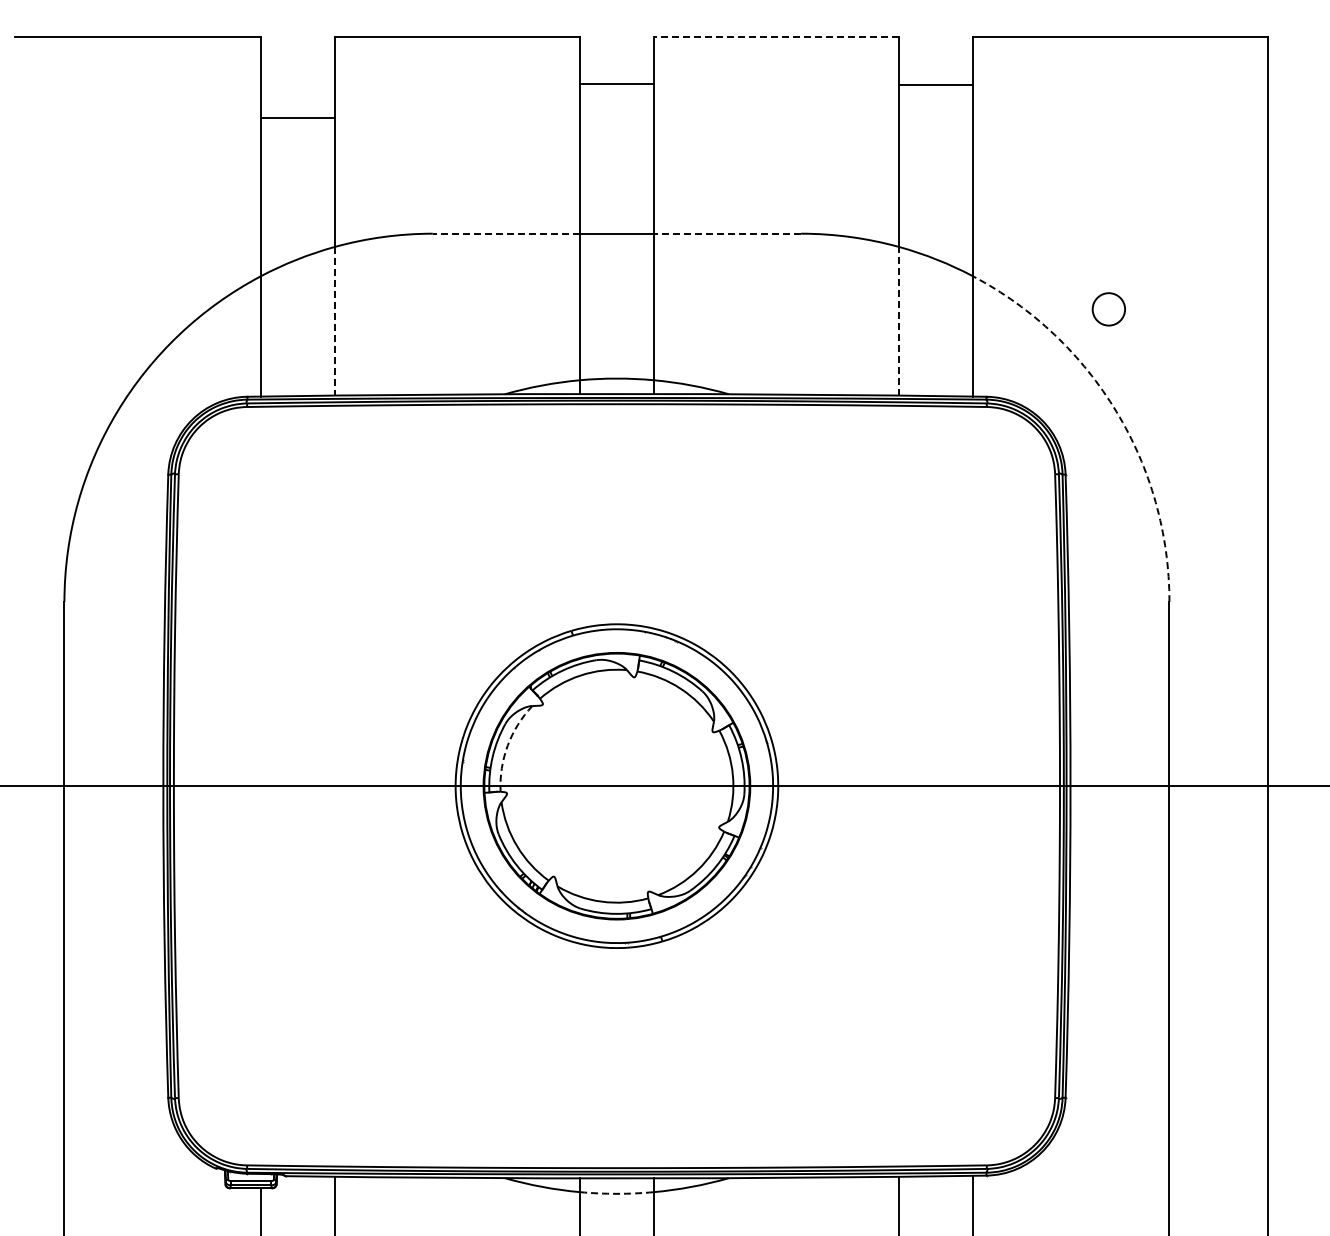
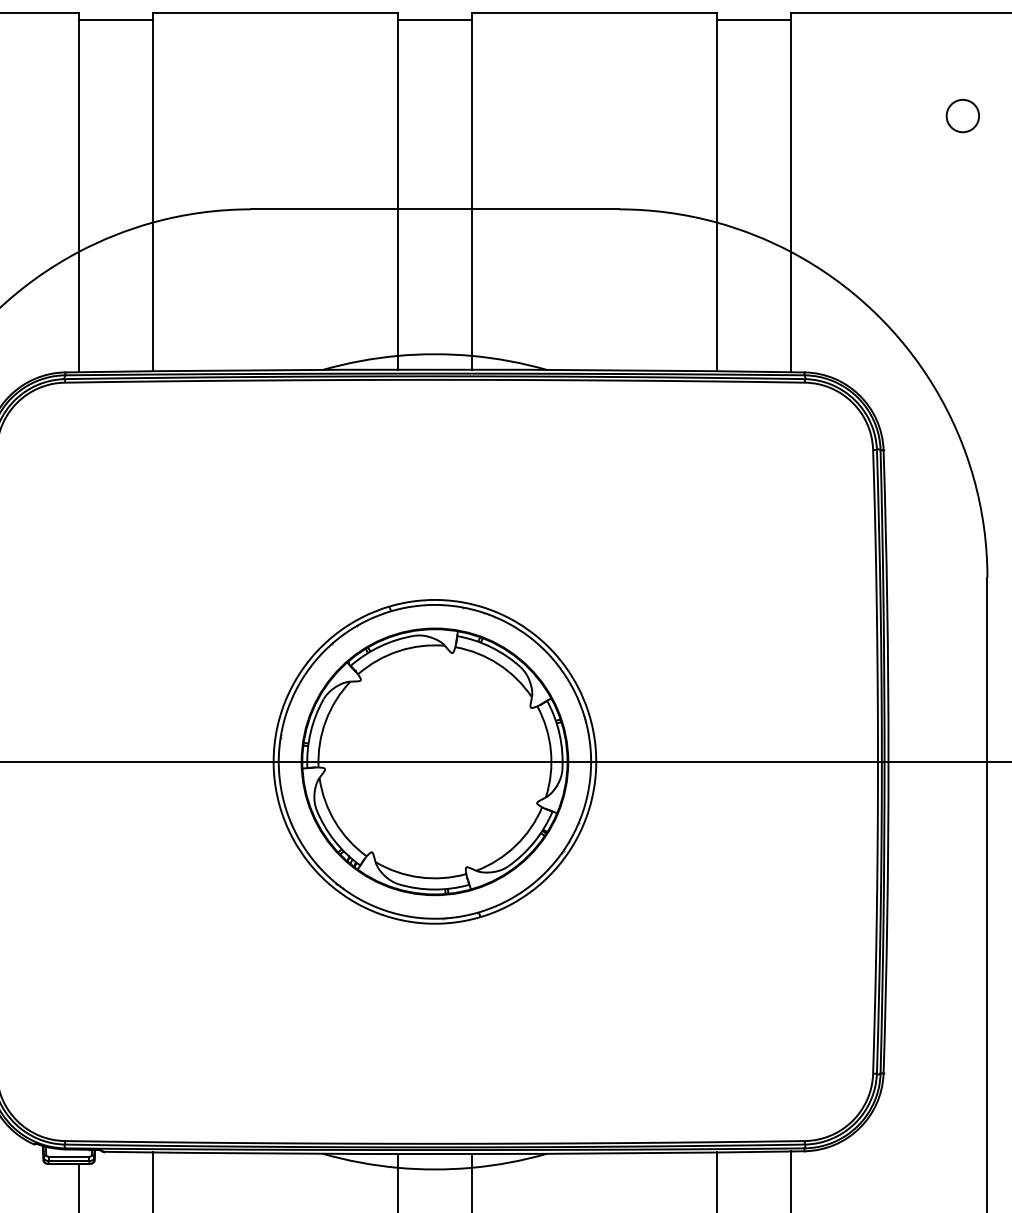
line: (776, 37) -> (594, 13), dashed -> solid
line: (616, 83) -> (434, 20), moved
line: (936, 84) -> (754, 20), moved
line: (297, 117) -> (115, 20), moved
line: (506, 233) -> (324, 209), dashed -> solid
line: (727, 233) -> (545, 209), dashed -> solid
circle: (1108, 309) -> (962, 116), moved
line: (899, 320) -> (717, 296), dashed -> solid
line: (334, 321) -> (152, 297), dashed -> solid
arc: (1116, 411) -> (934, 387), dashed -> solid
arc: (507, 745) -> (325, 721), dashed -> solid
arc: (616, 1193) -> (434, 1169), dashed -> solid

